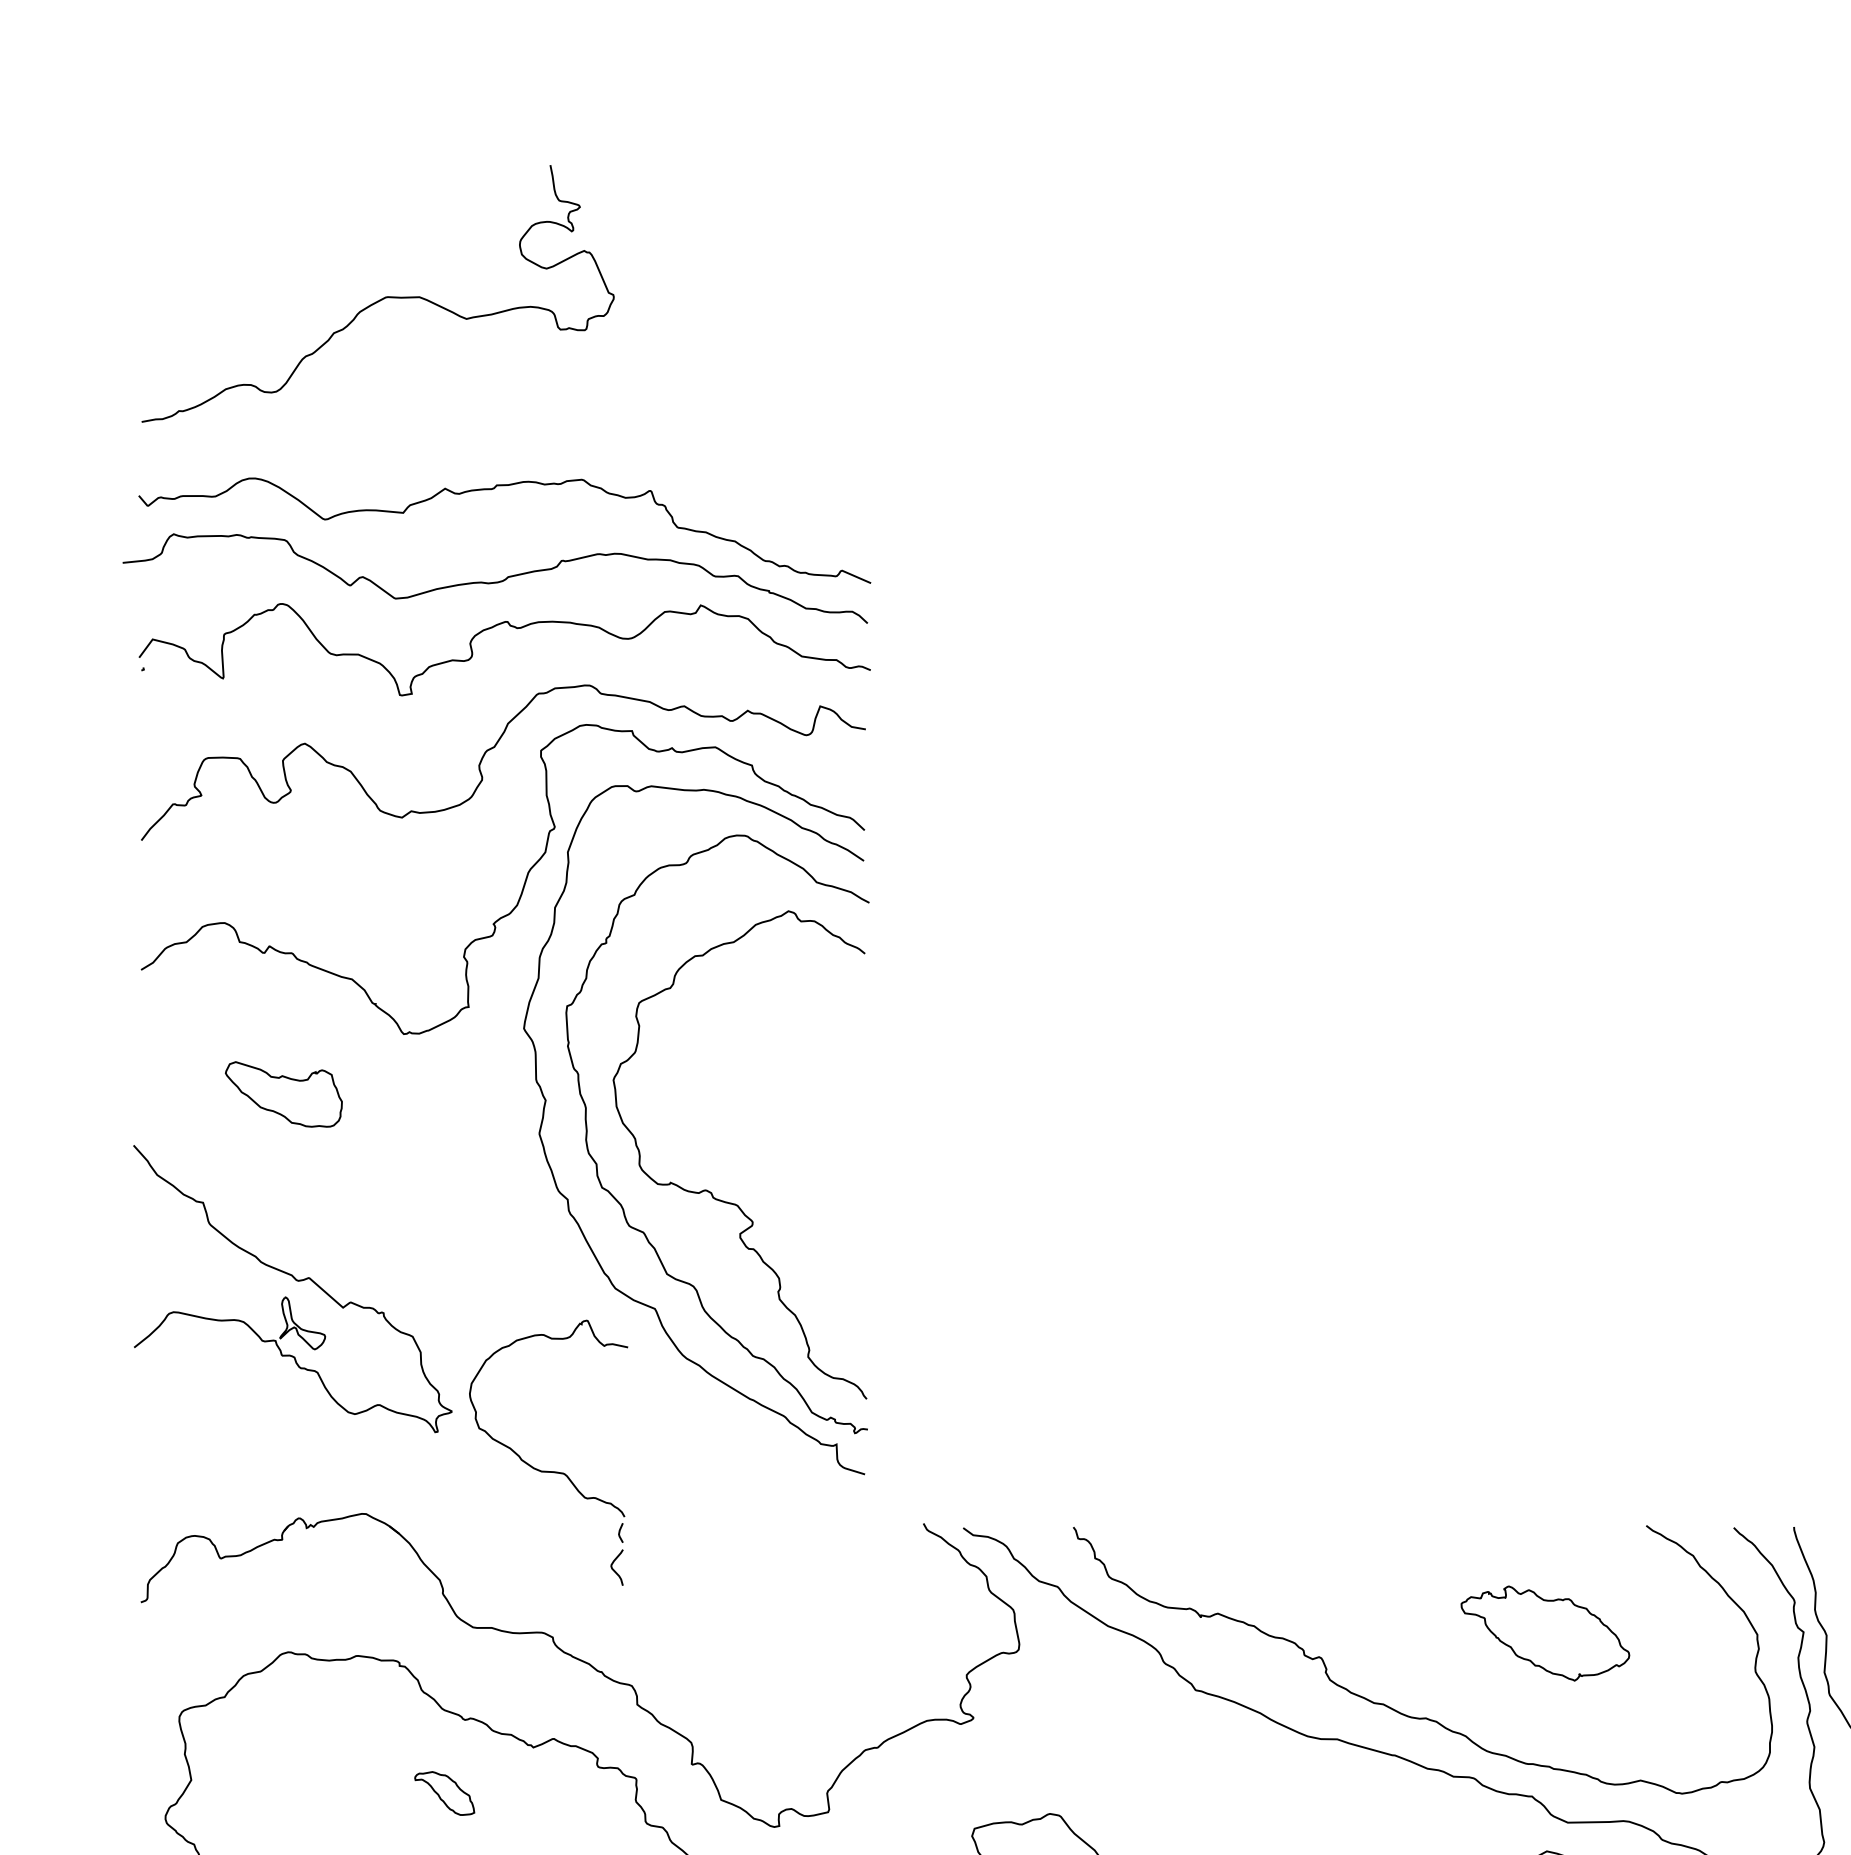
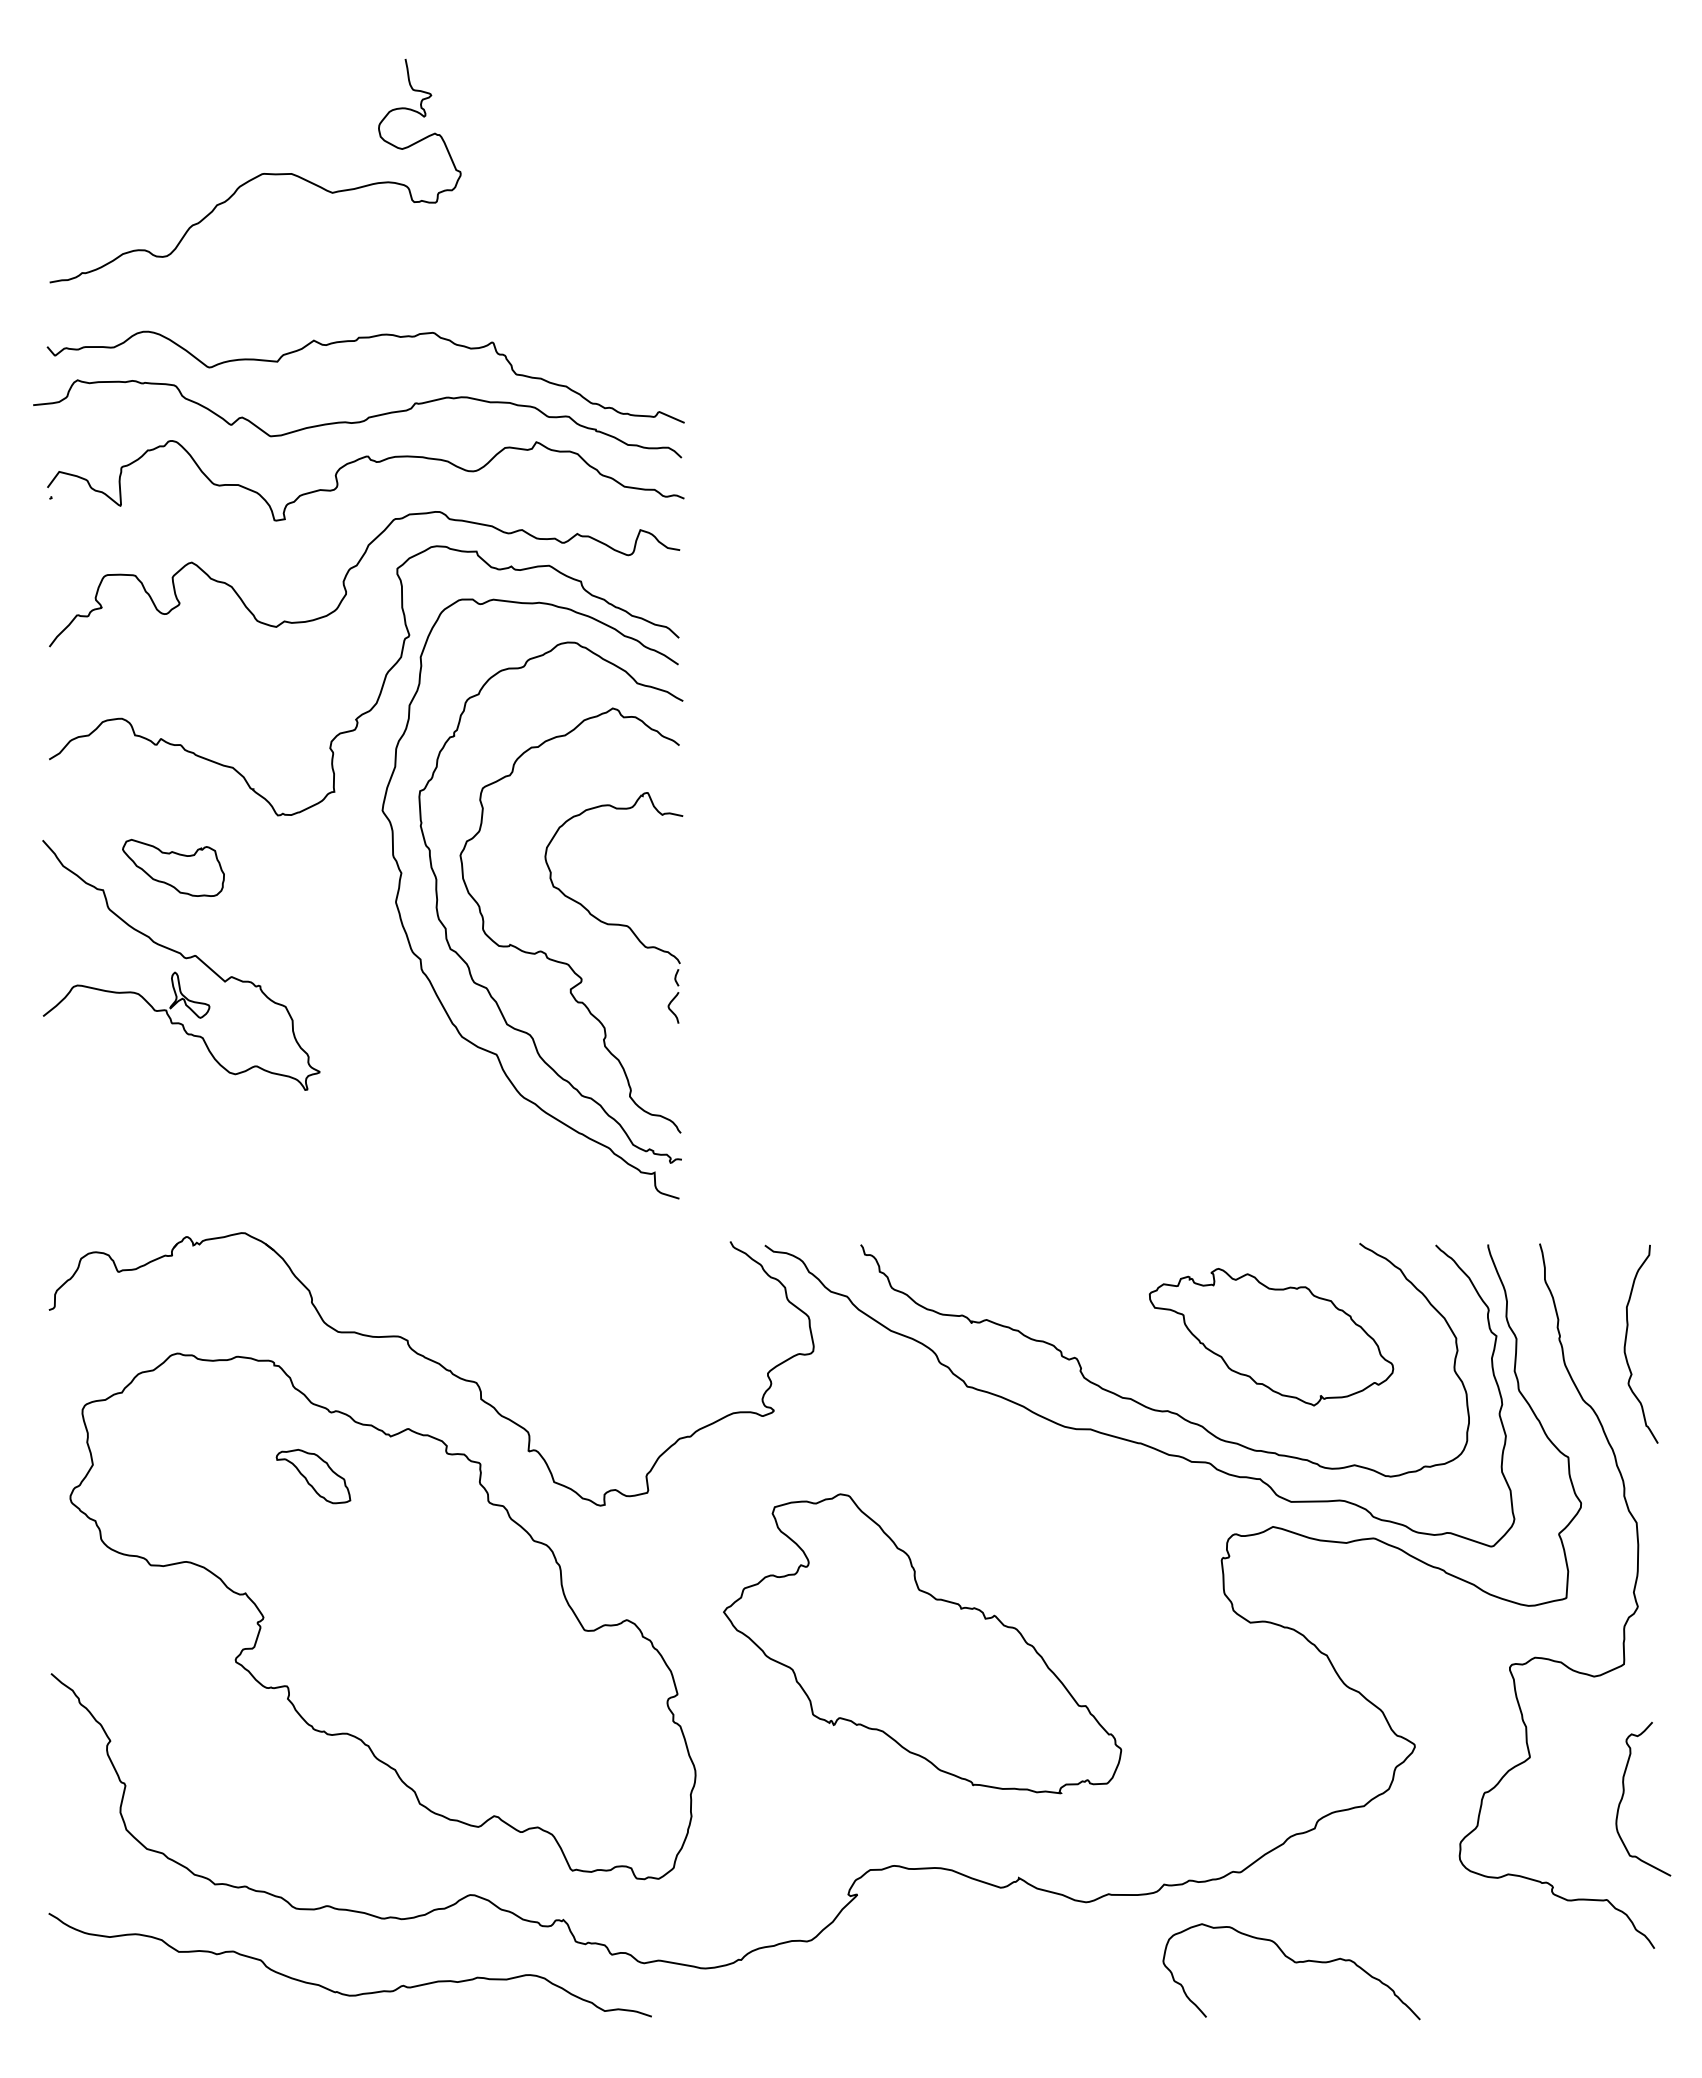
part: (295, 1281) -> (183, 958), moved
part: (548, 1470) -> (613, 923), moved
part: (1545, 1633) -> (1271, 1337), size x1.67
part: (444, 1793) -> (313, 1476), size x1.43

